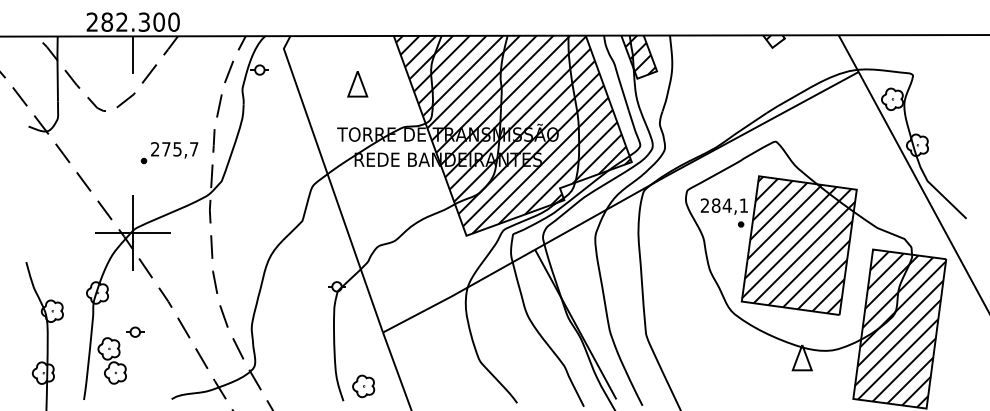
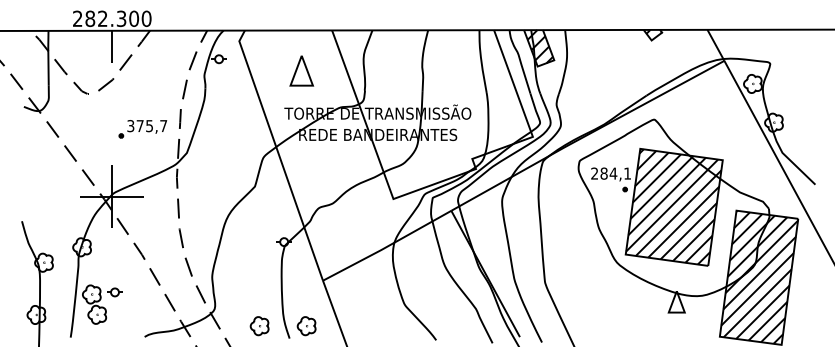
part: (357, 84) -> (301, 71), size x1.4
hatch: (512, 134) -> (432, 113), removed
text: (154, 149) -> (130, 126), 275,7 -> 375,7
part: (134, 332) -> (114, 292), moved
part: (307, 386) -> (259, 326), added

